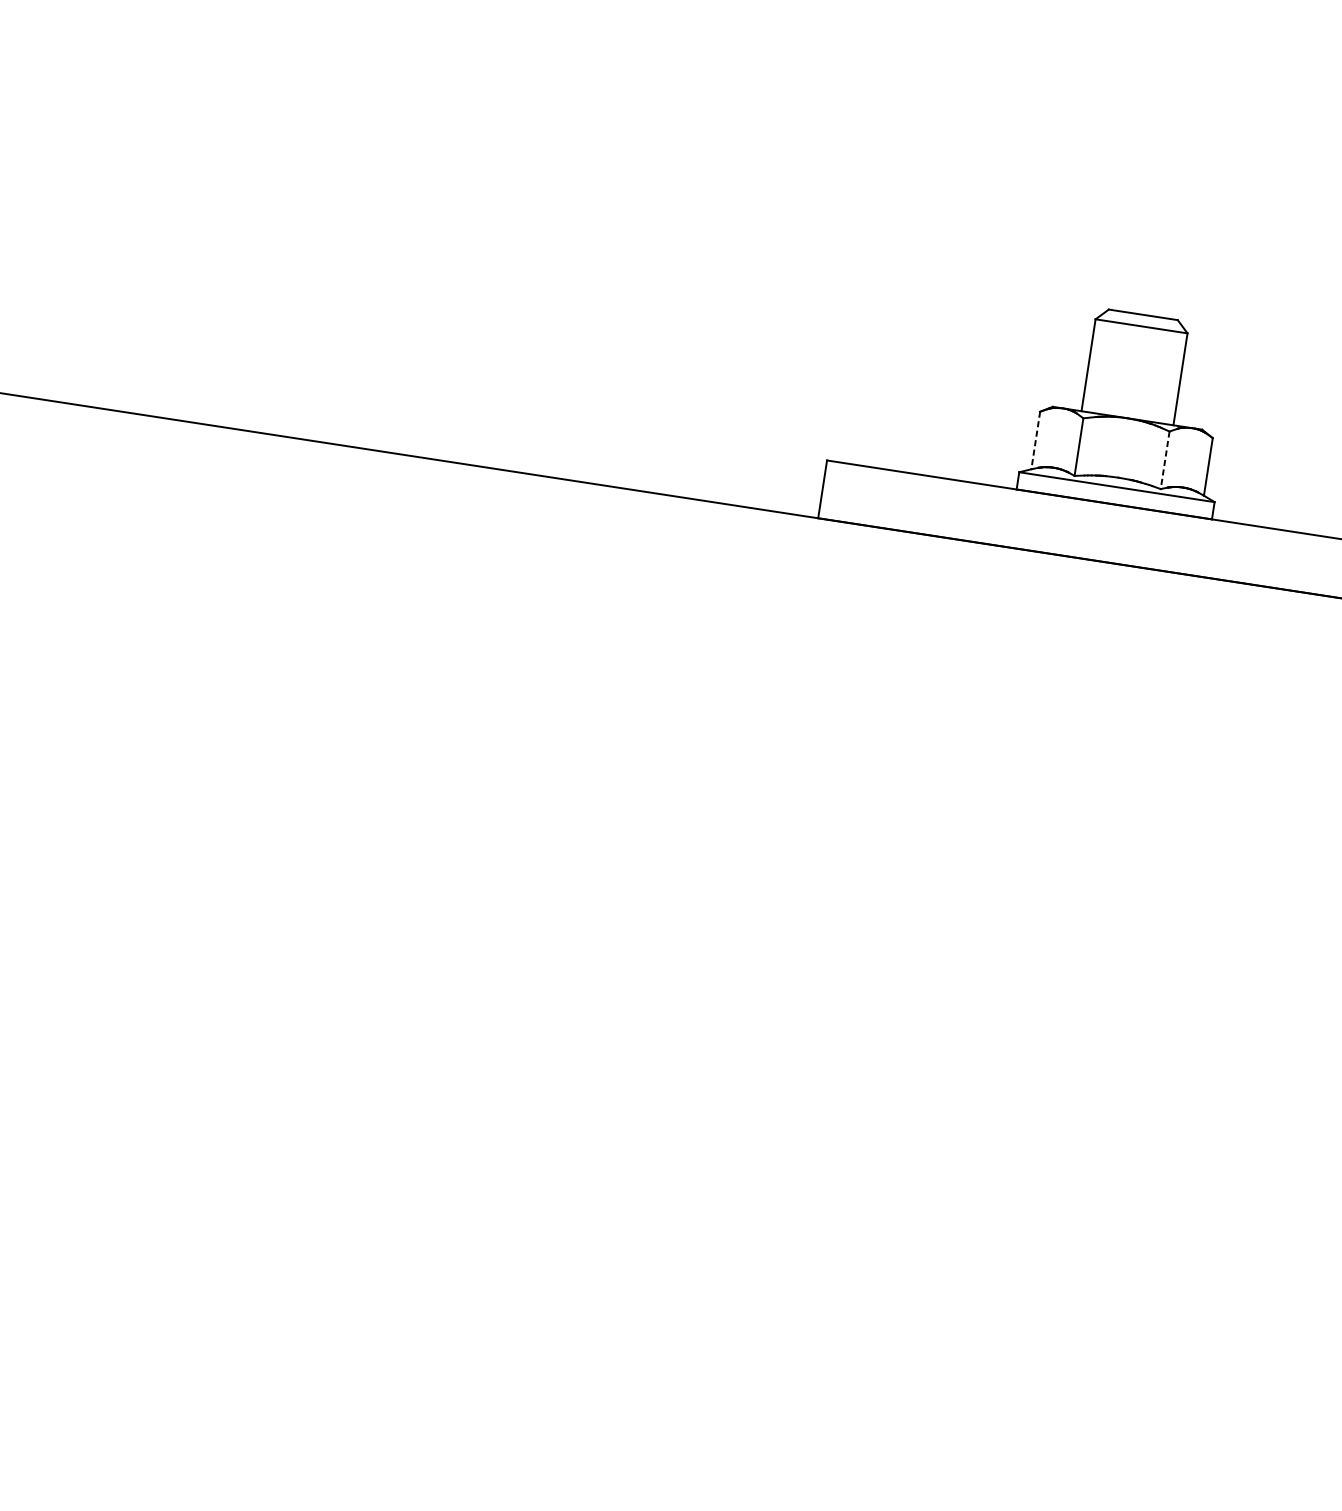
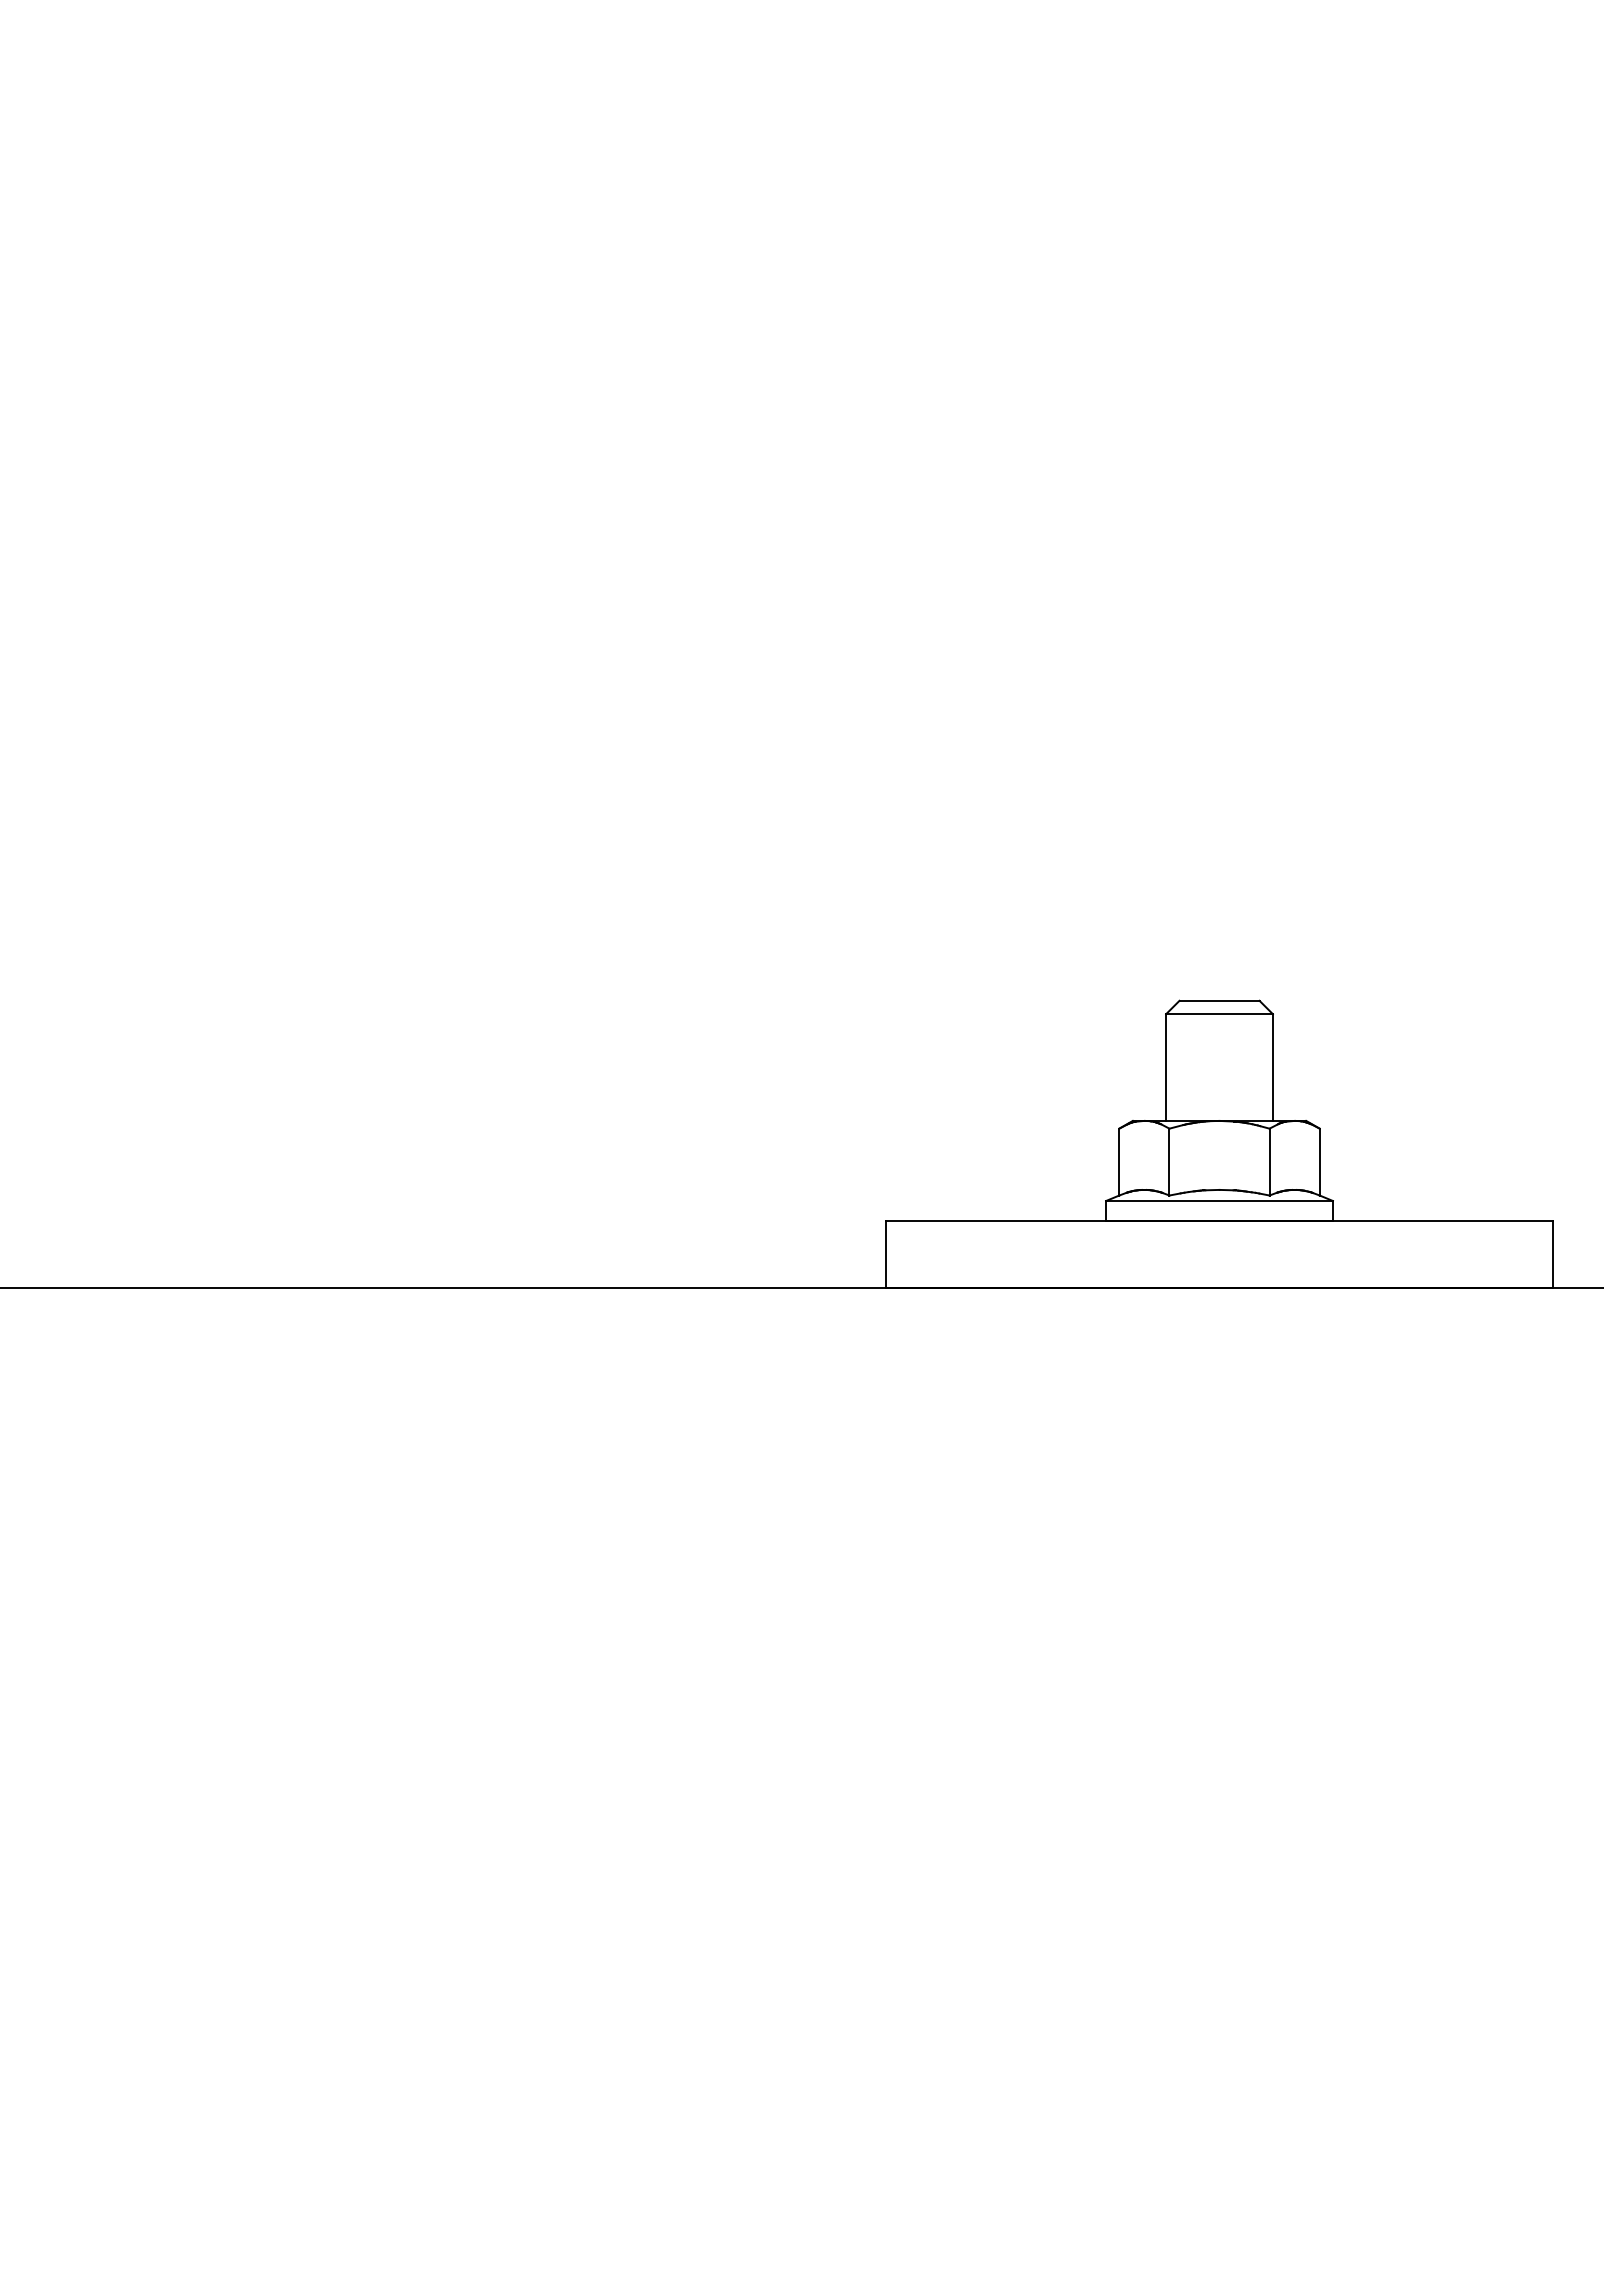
line: (1035, 440) -> (1119, 1162), dashed -> solid
line: (1165, 460) -> (1269, 1162), dashed -> solid

